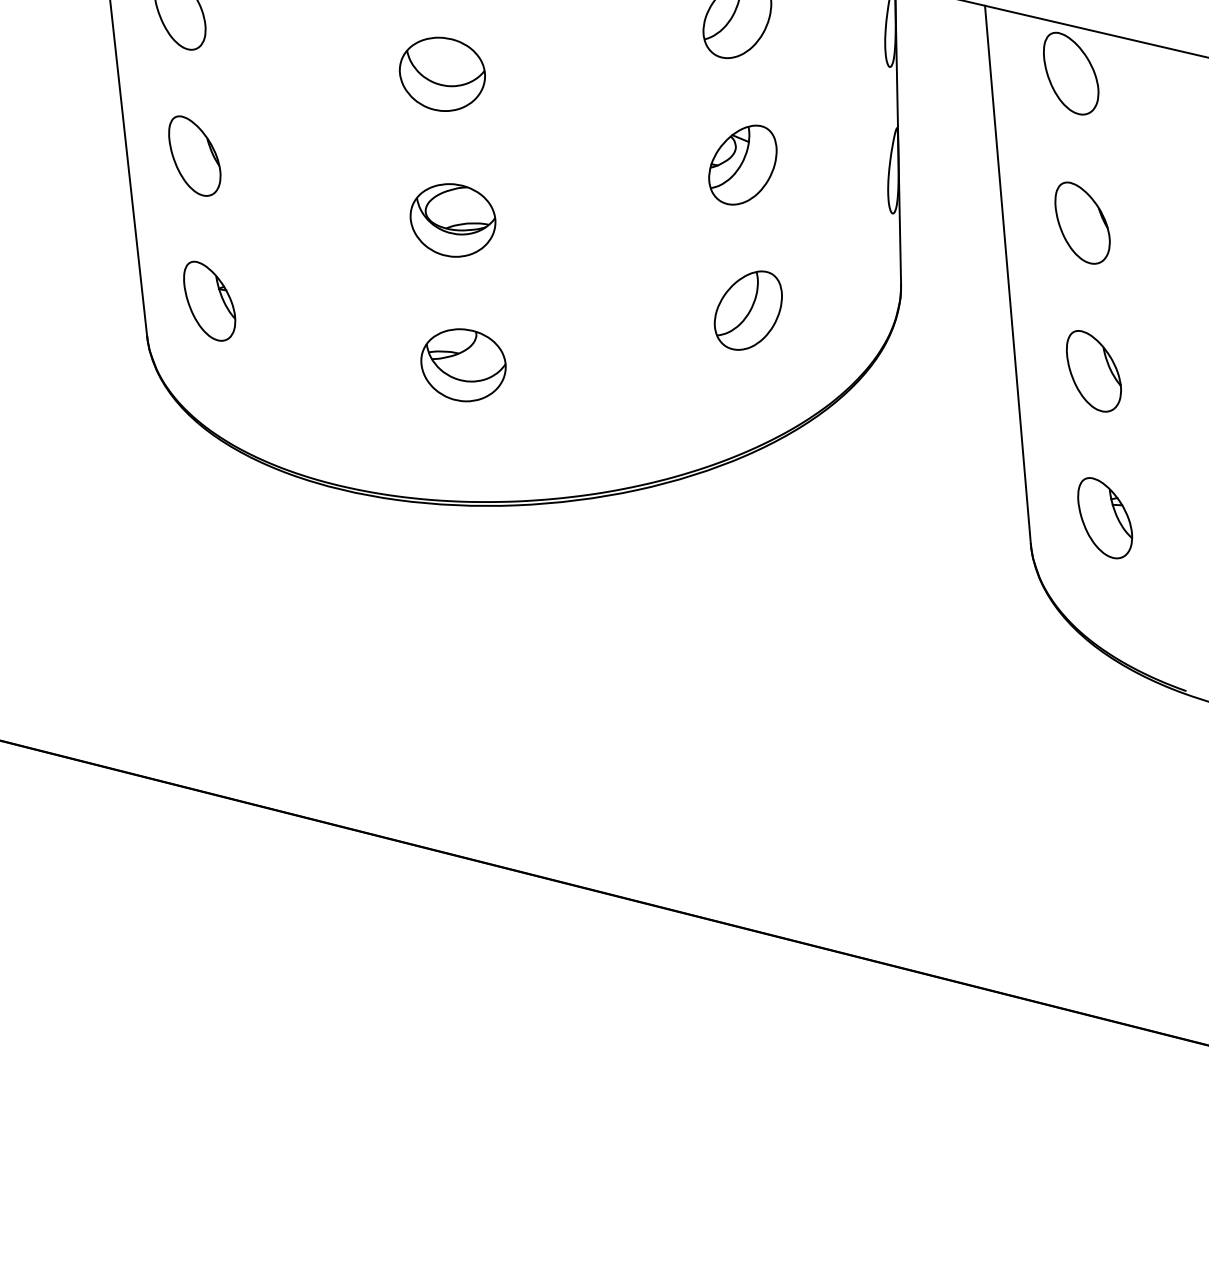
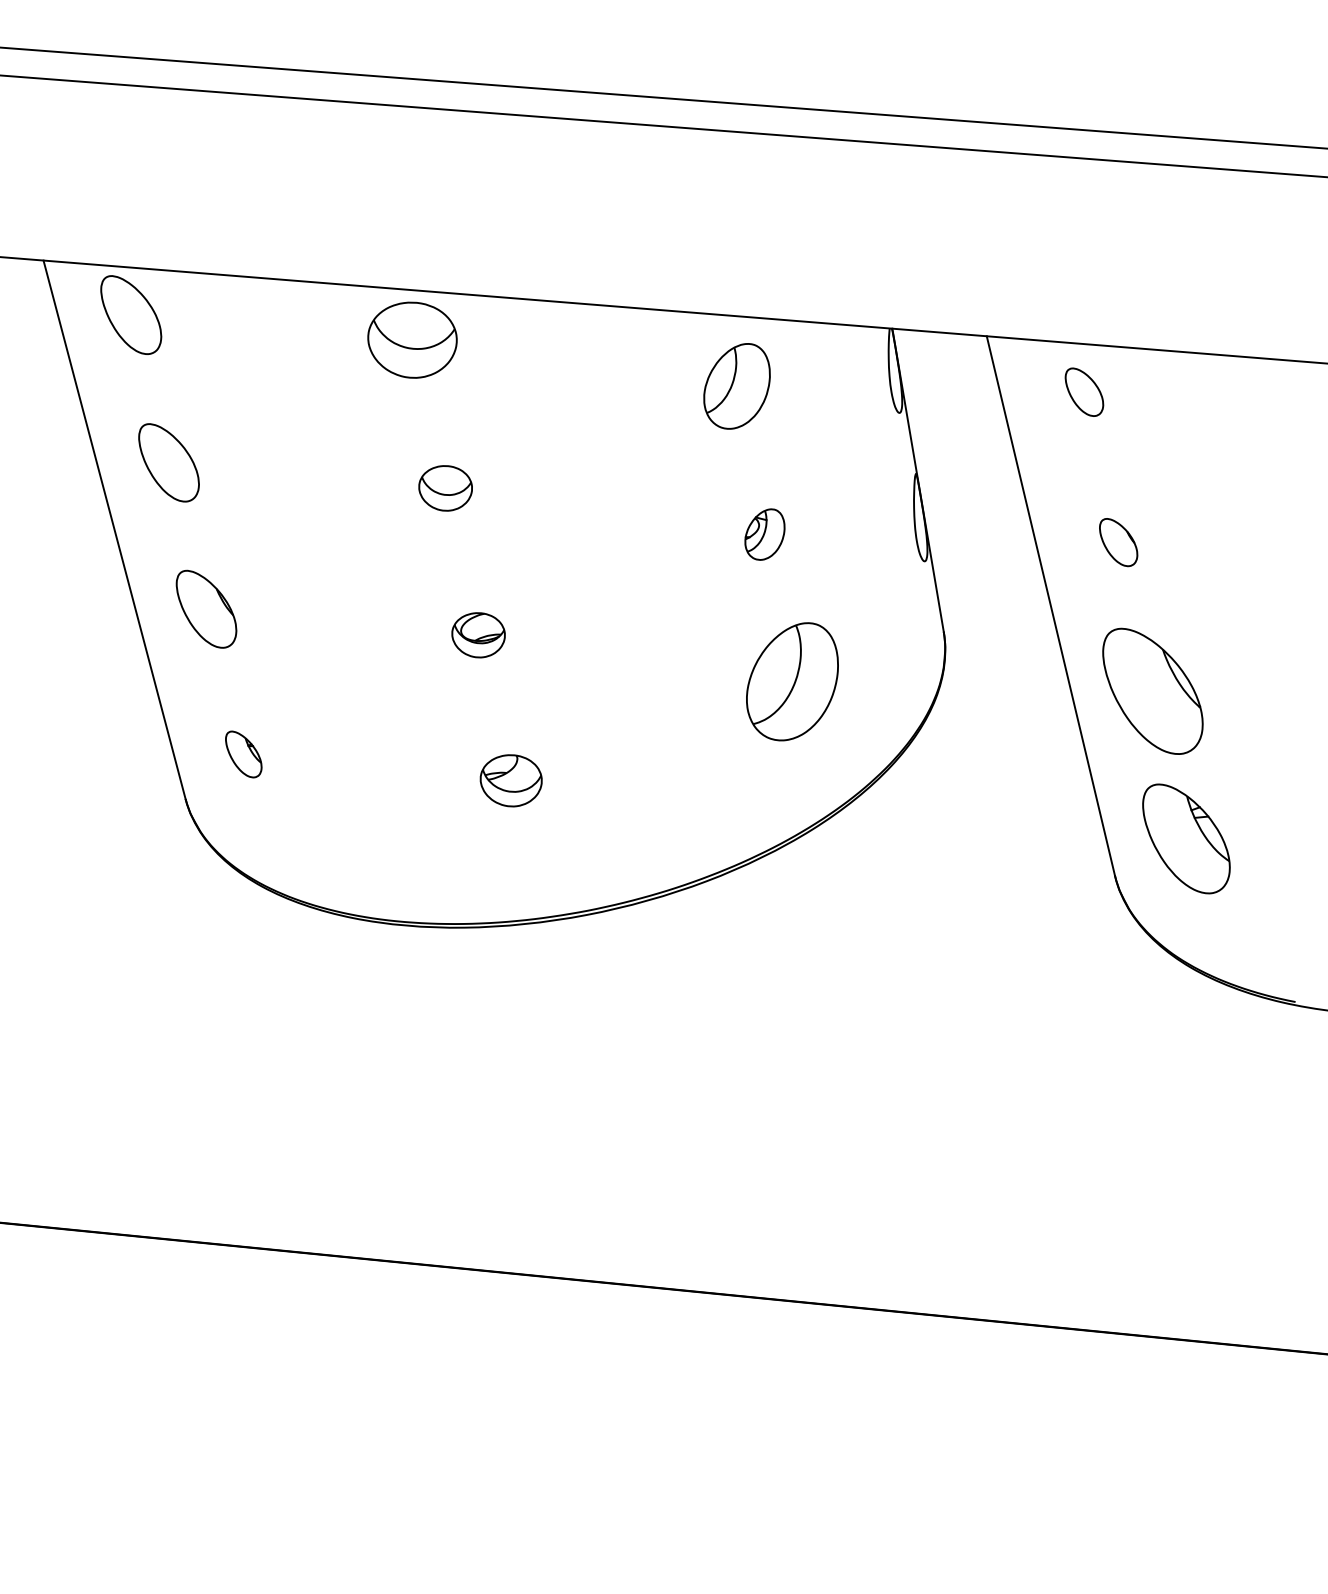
part: (1071, 73) -> (1084, 391), size x0.6
part: (442, 74) -> (445, 488), size x0.6
part: (742, 164) -> (764, 534), size x0.6
part: (452, 220) -> (478, 635), size x0.6
part: (1082, 223) -> (1118, 542), size x0.6
part: (209, 301) -> (243, 754), size x0.6
part: (748, 310) -> (792, 681), size x1.4
part: (462, 364) -> (510, 780), size x0.7
part: (1093, 371) -> (1152, 691), size x1.6
part: (1105, 518) -> (1186, 838), size x1.4

